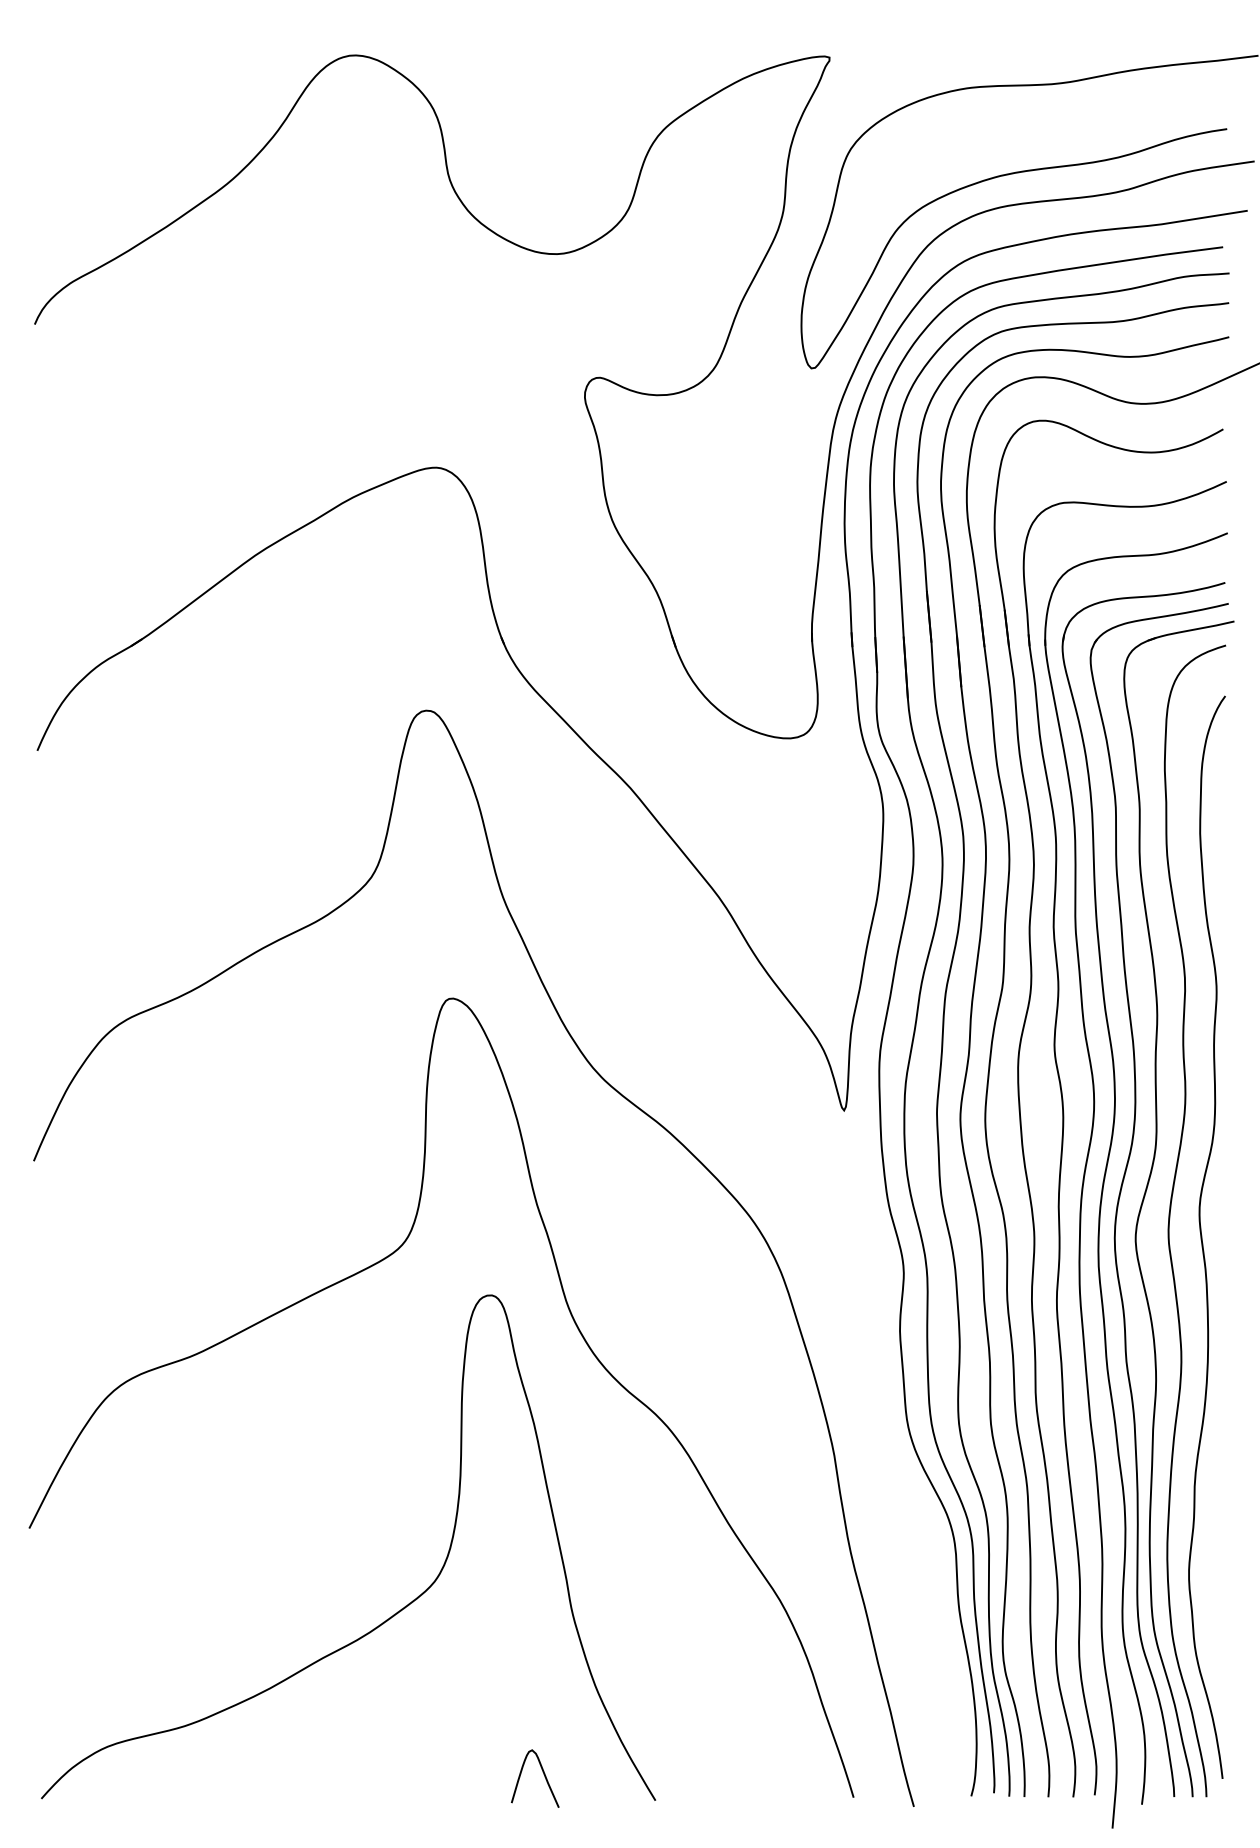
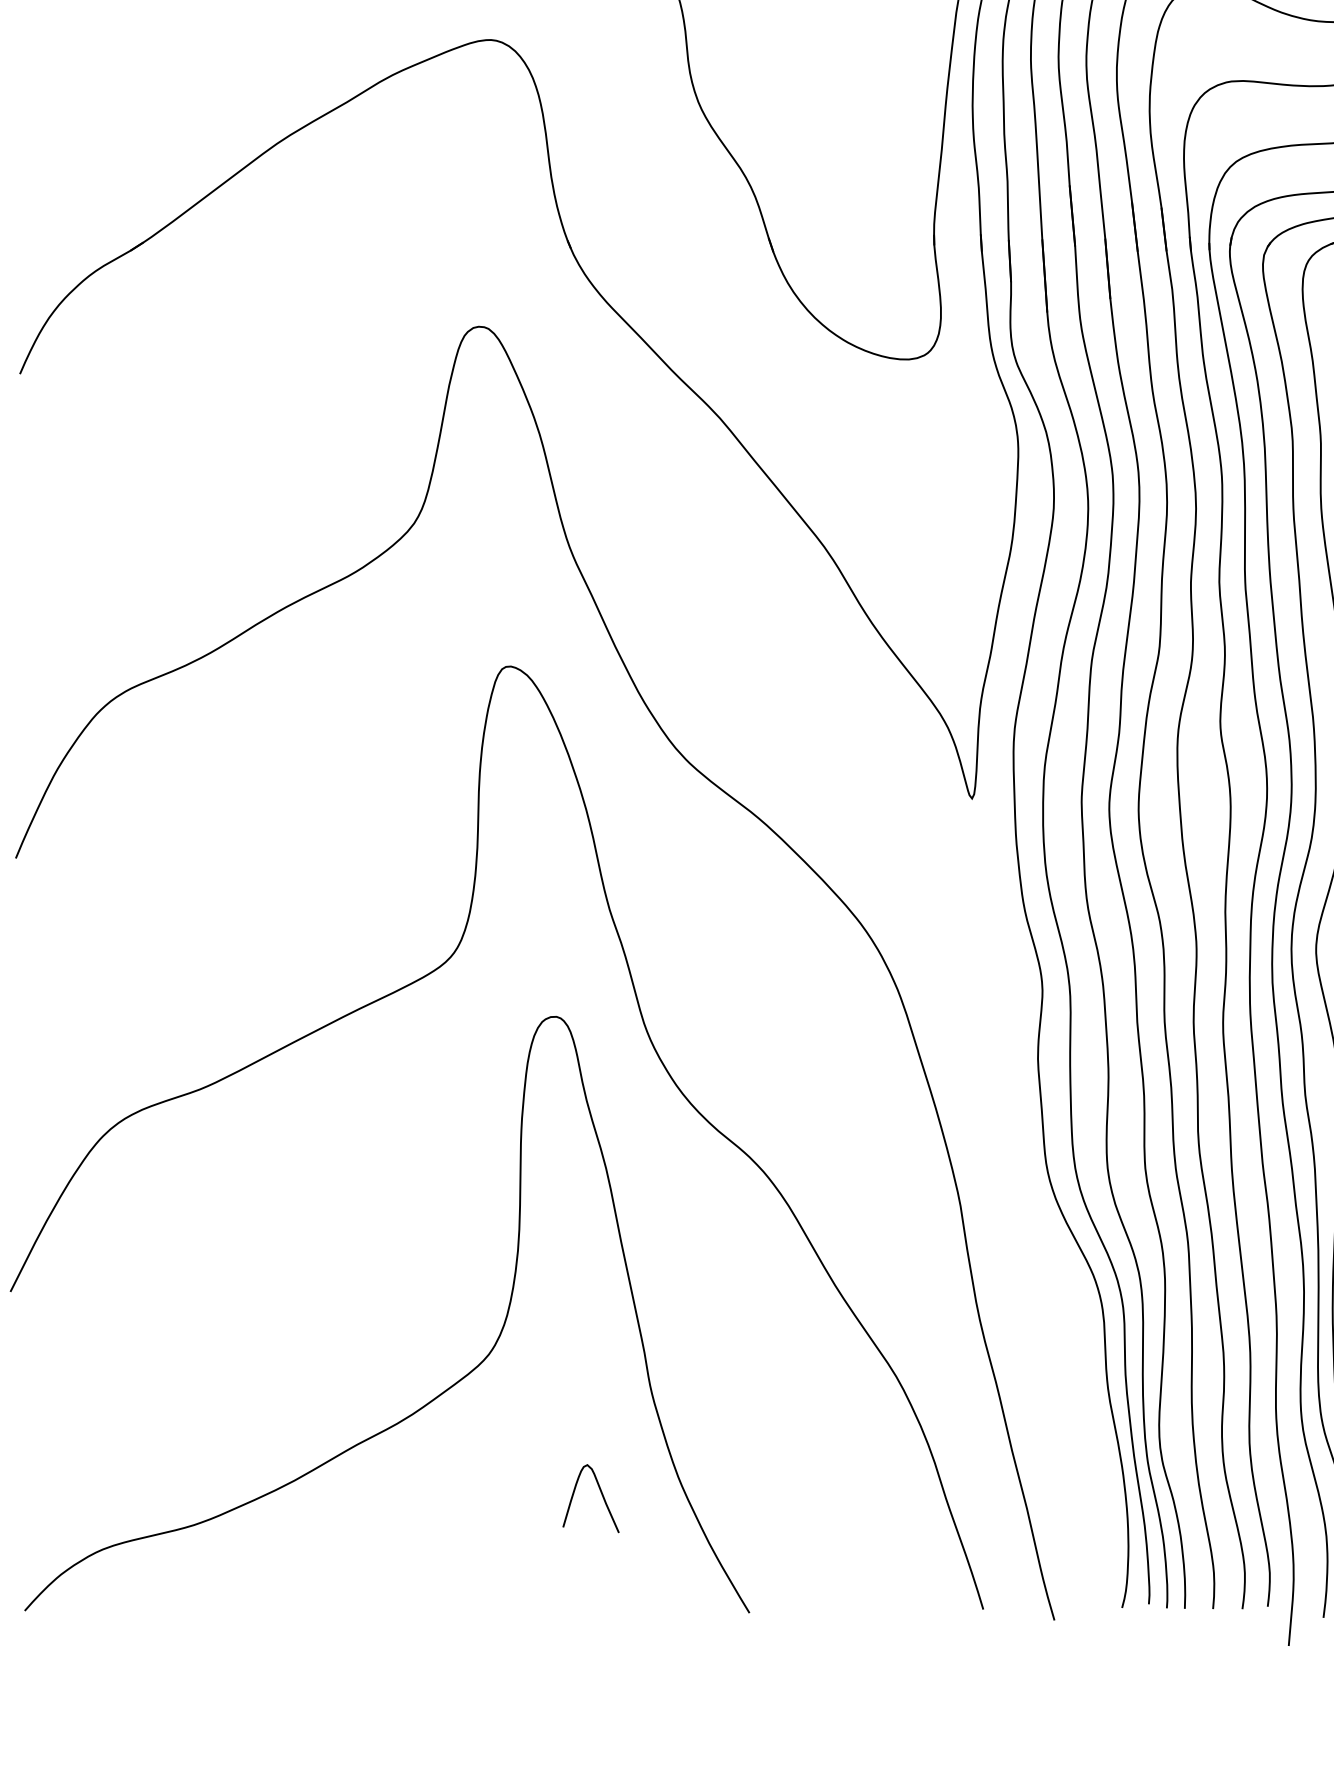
curve: (543, 1774) -> (600, 1493), moved

